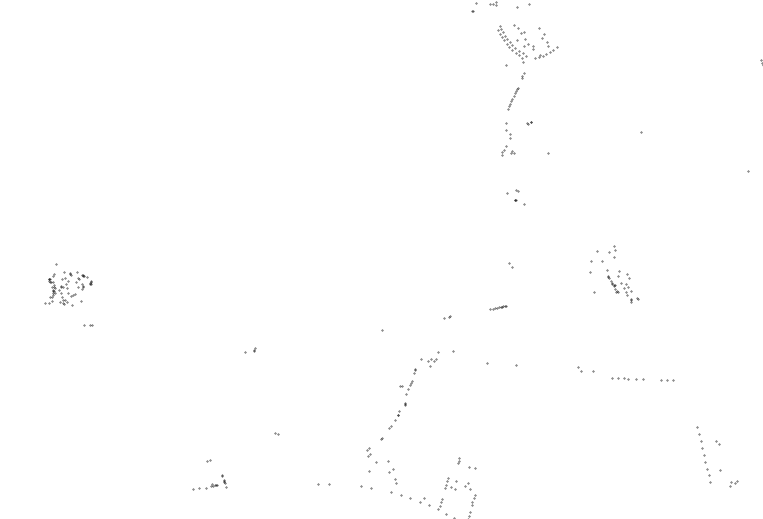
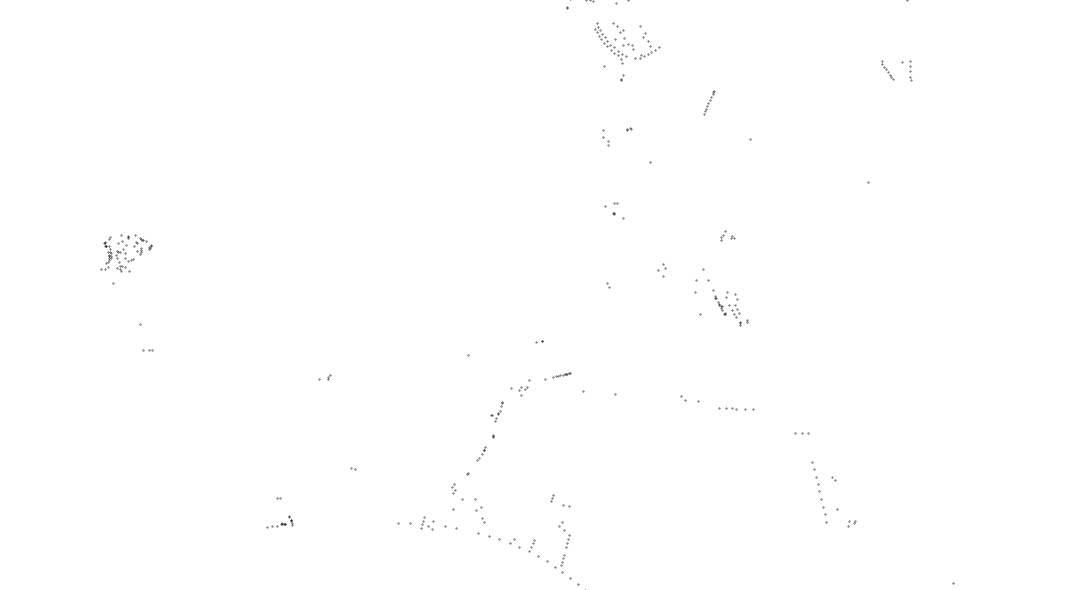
part: (513, 98) -> (709, 102), moved
part: (507, 150) -> (727, 235), moved
part: (612, 252) -> (661, 270), moved
part: (69, 288) -> (126, 253), moved
part: (497, 308) -> (561, 375), moved
part: (667, 380) -> (801, 433), moved
part: (408, 381) -> (496, 411), size x0.7
part: (394, 419) -> (481, 453), size x0.7
part: (209, 482) -> (279, 521), size x0.7
part: (451, 483) -> (427, 523), moved

